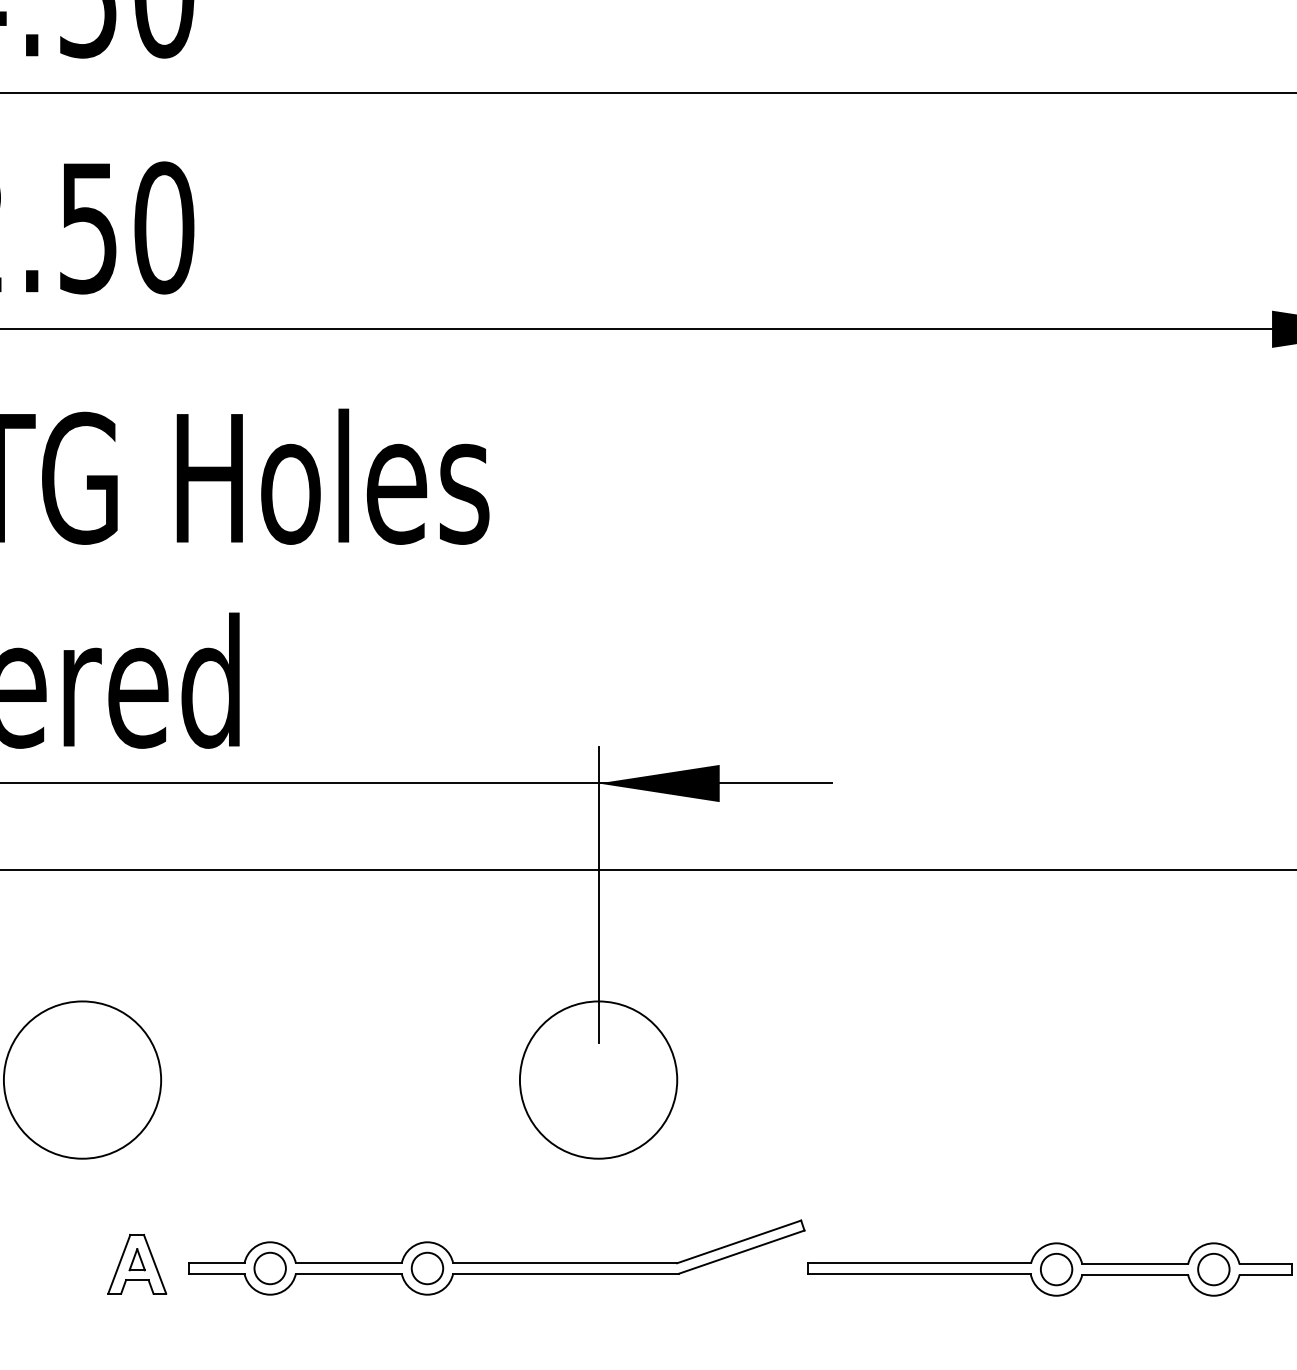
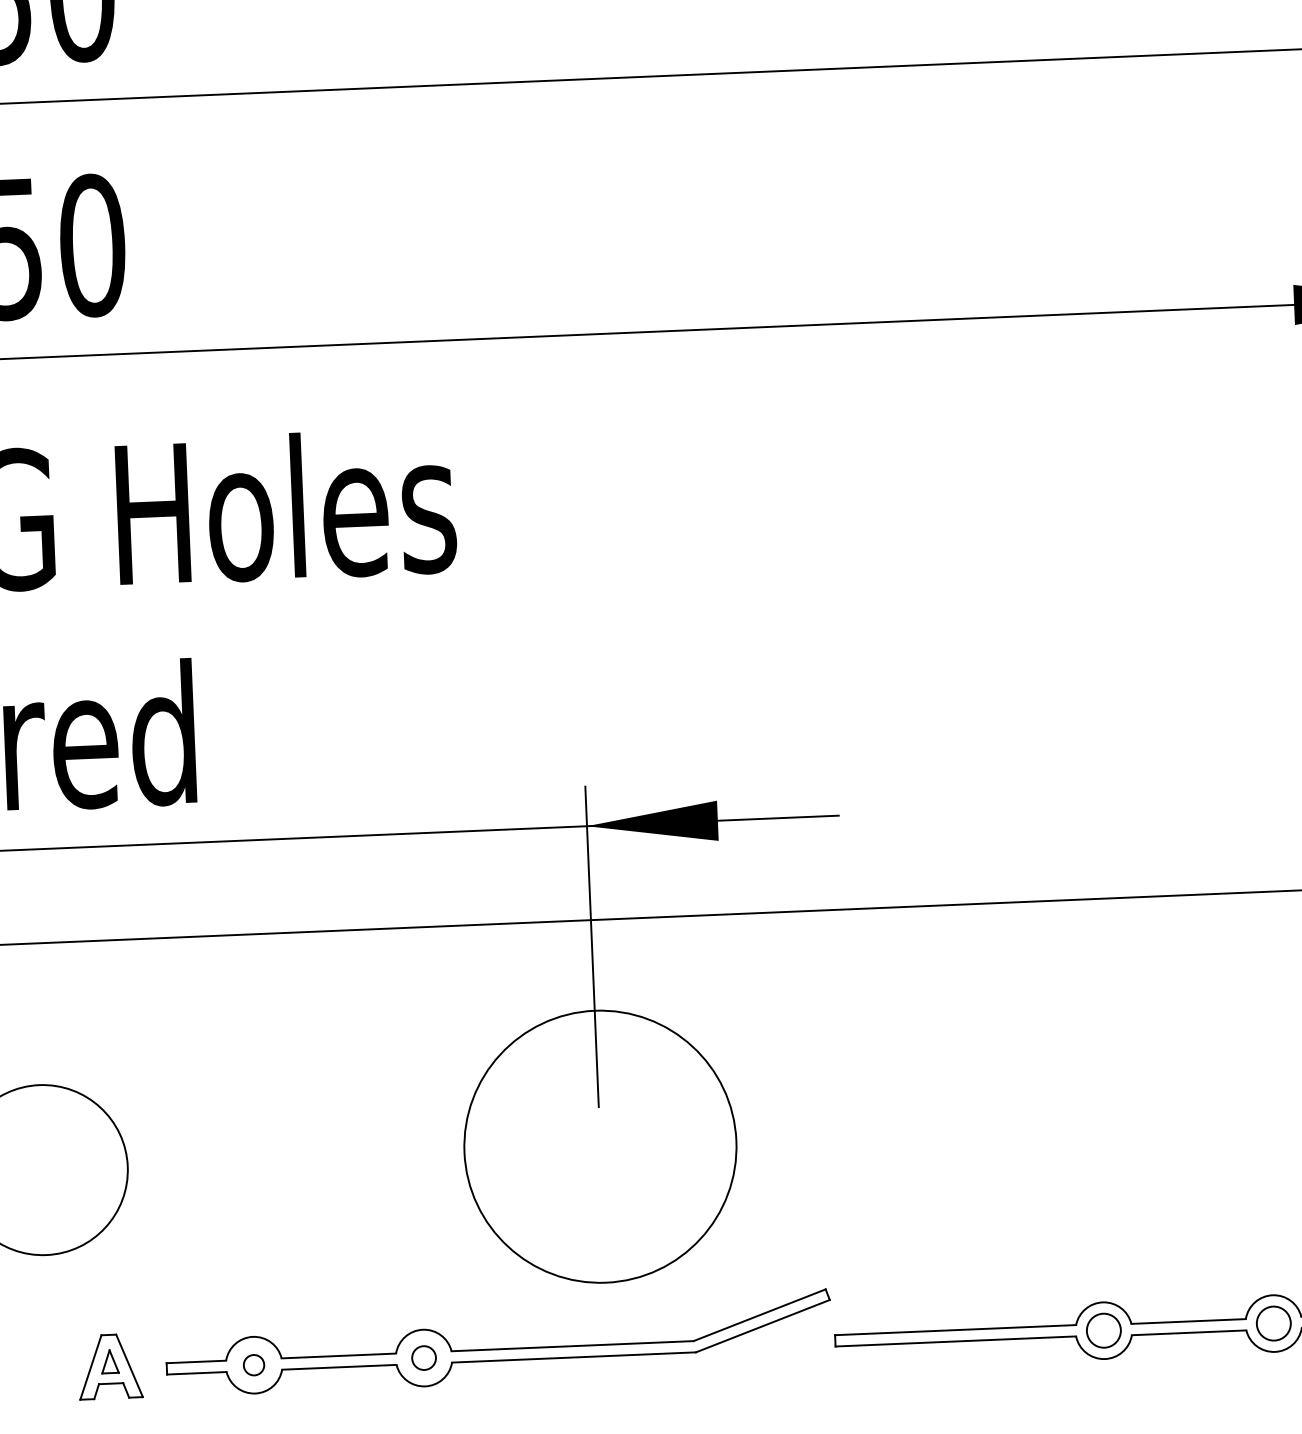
circle: (598, 1079) -> (600, 1146), size x1.6
circle: (269, 1268) -> (253, 1365), size x0.6
circle: (427, 1268) -> (424, 1358), size x0.7

